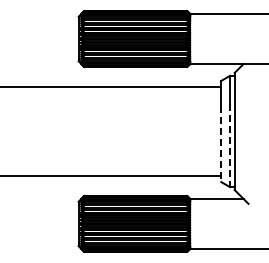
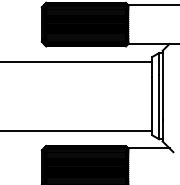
line: (221, 144) -> (152, 106), dashed -> solid
line: (230, 145) -> (159, 106), dashed -> solid

